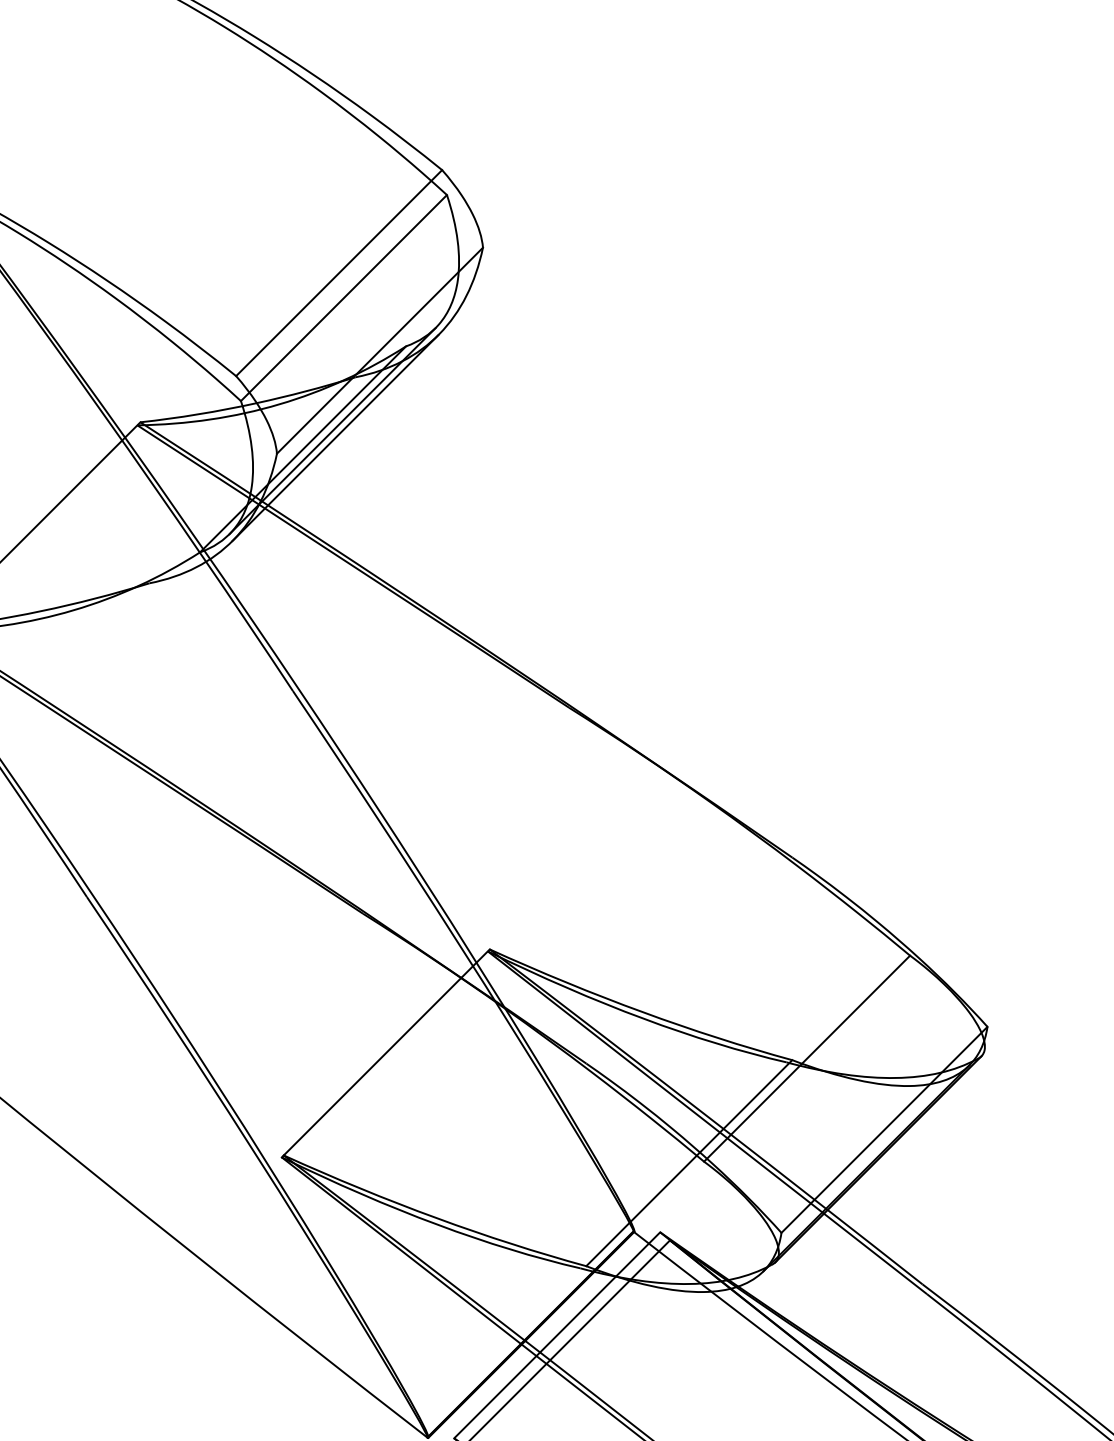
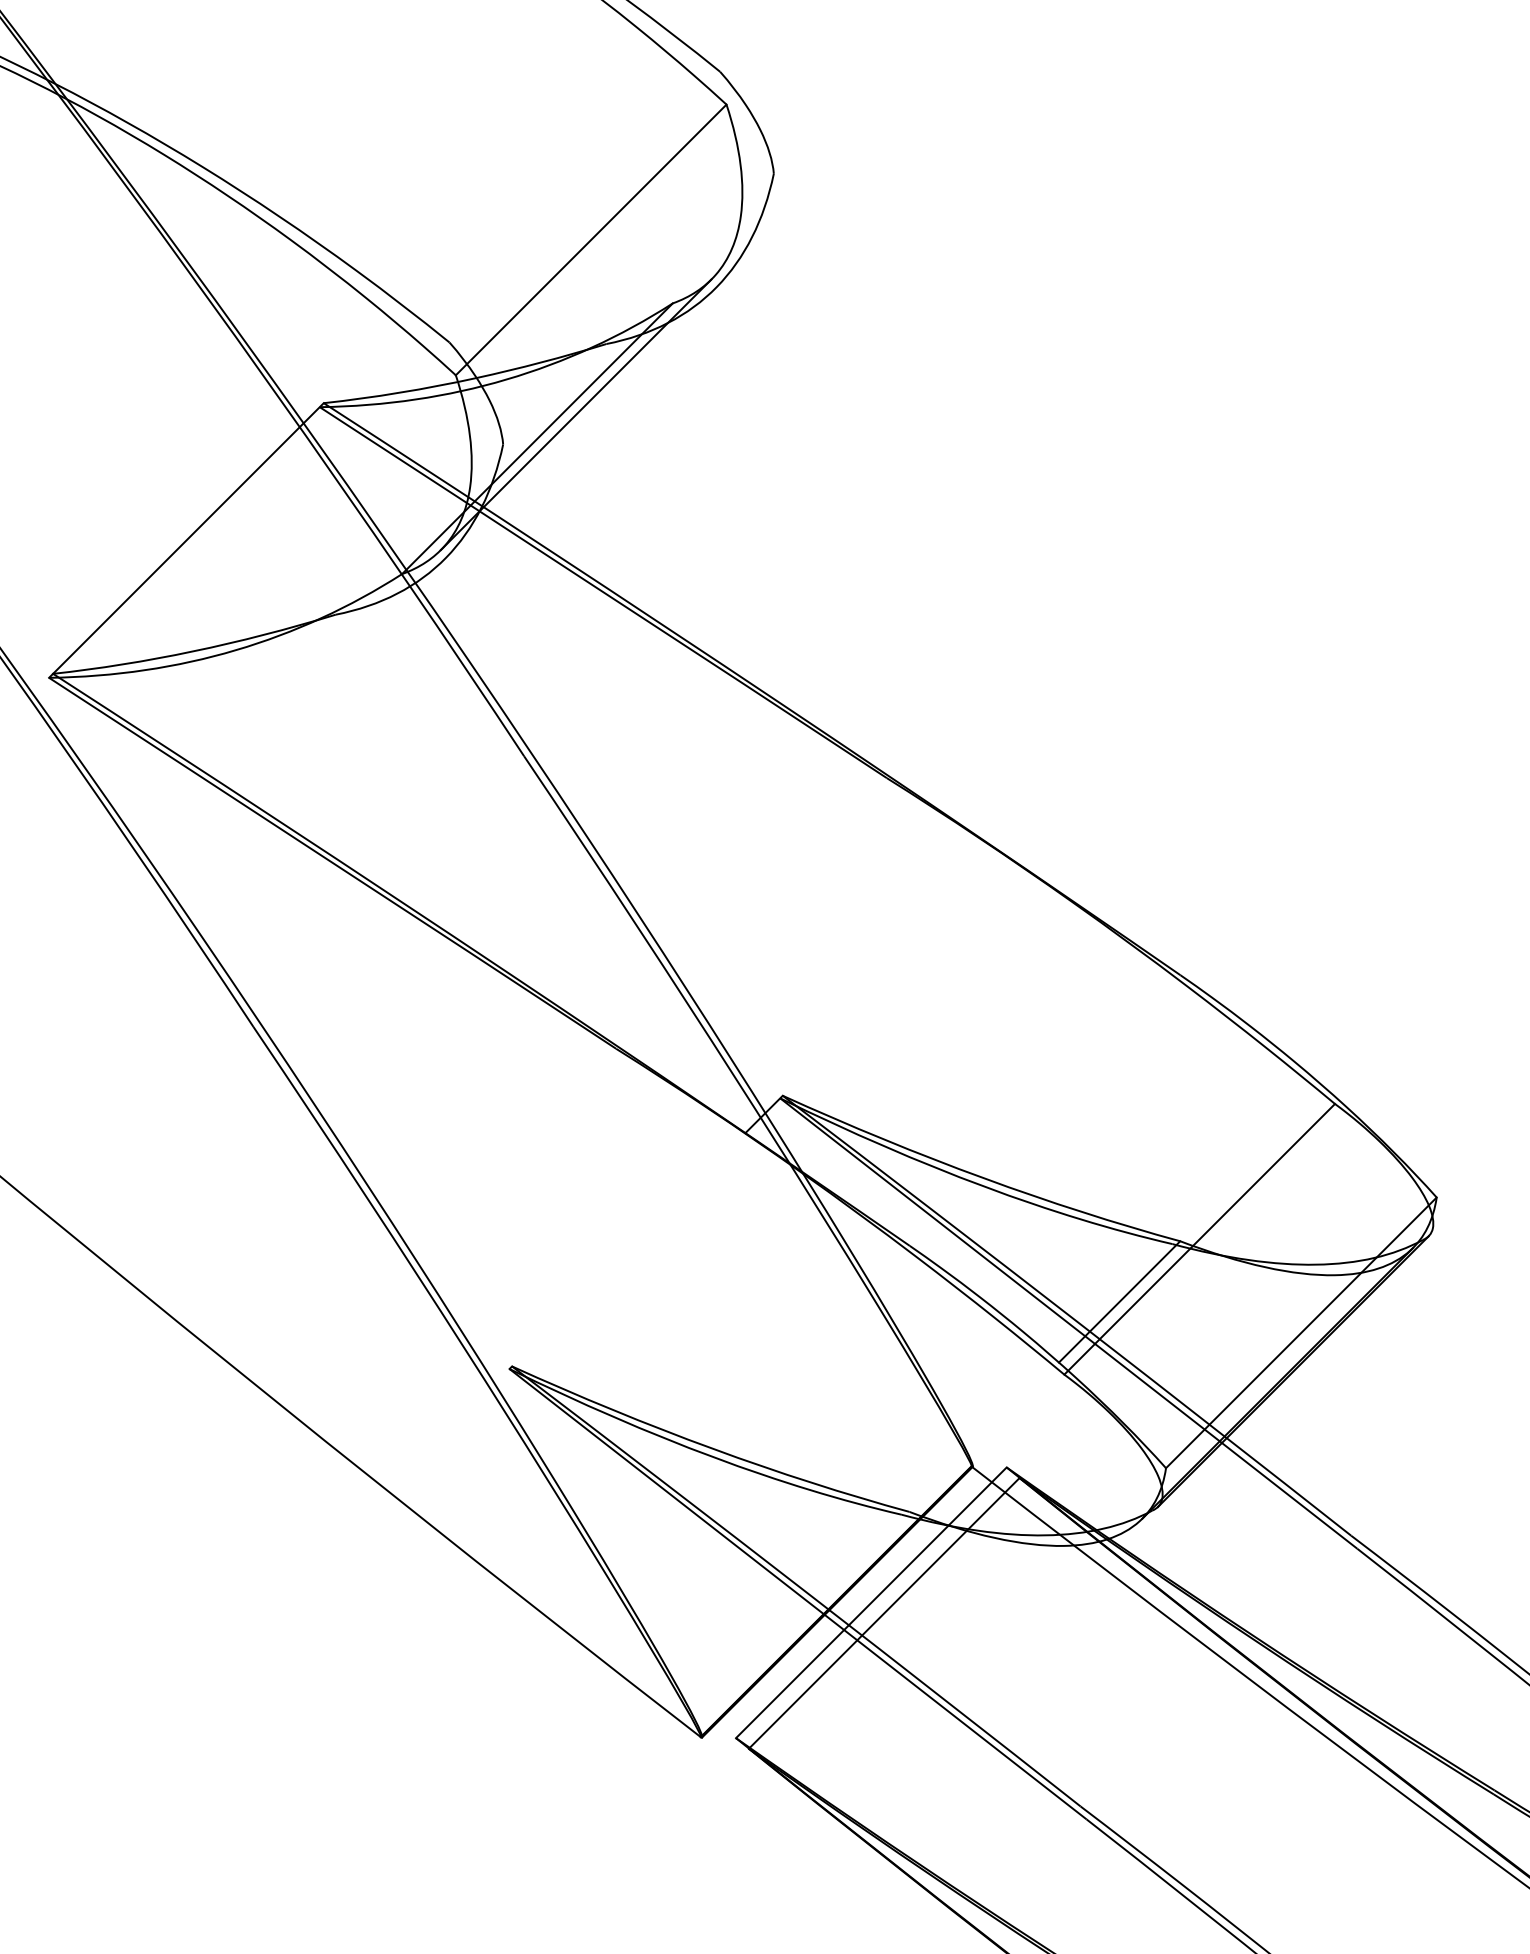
line: (338, 272) -> (584, 206), removed
line: (379, 350) -> (638, 308), removed
line: (335, 437) -> (579, 423), removed
line: (372, 1066) -> (628, 1249), removed
line: (642, 1208) -> (983, 1436), removed

